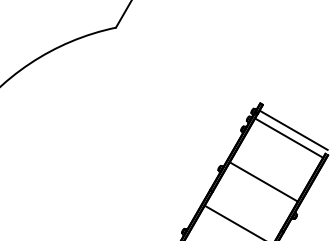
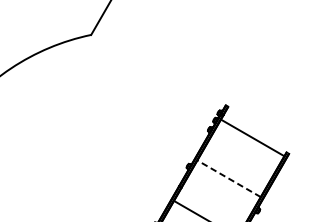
line: (293, 129) -> (256, 129), removed
line: (263, 181) -> (228, 178), solid -> dashed

